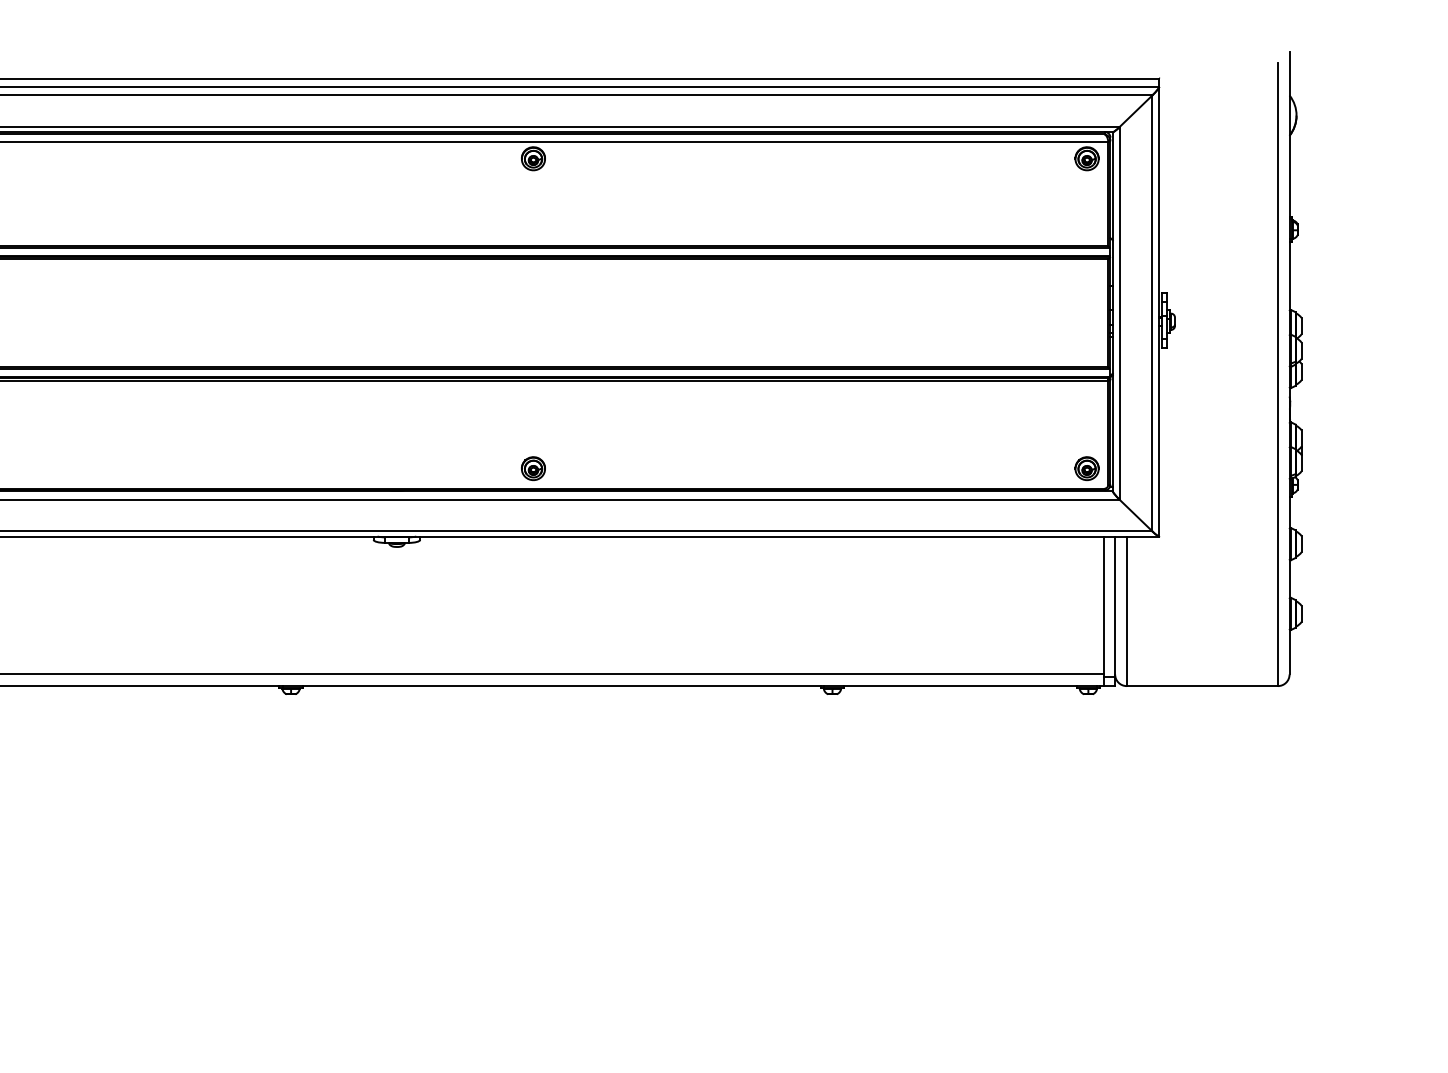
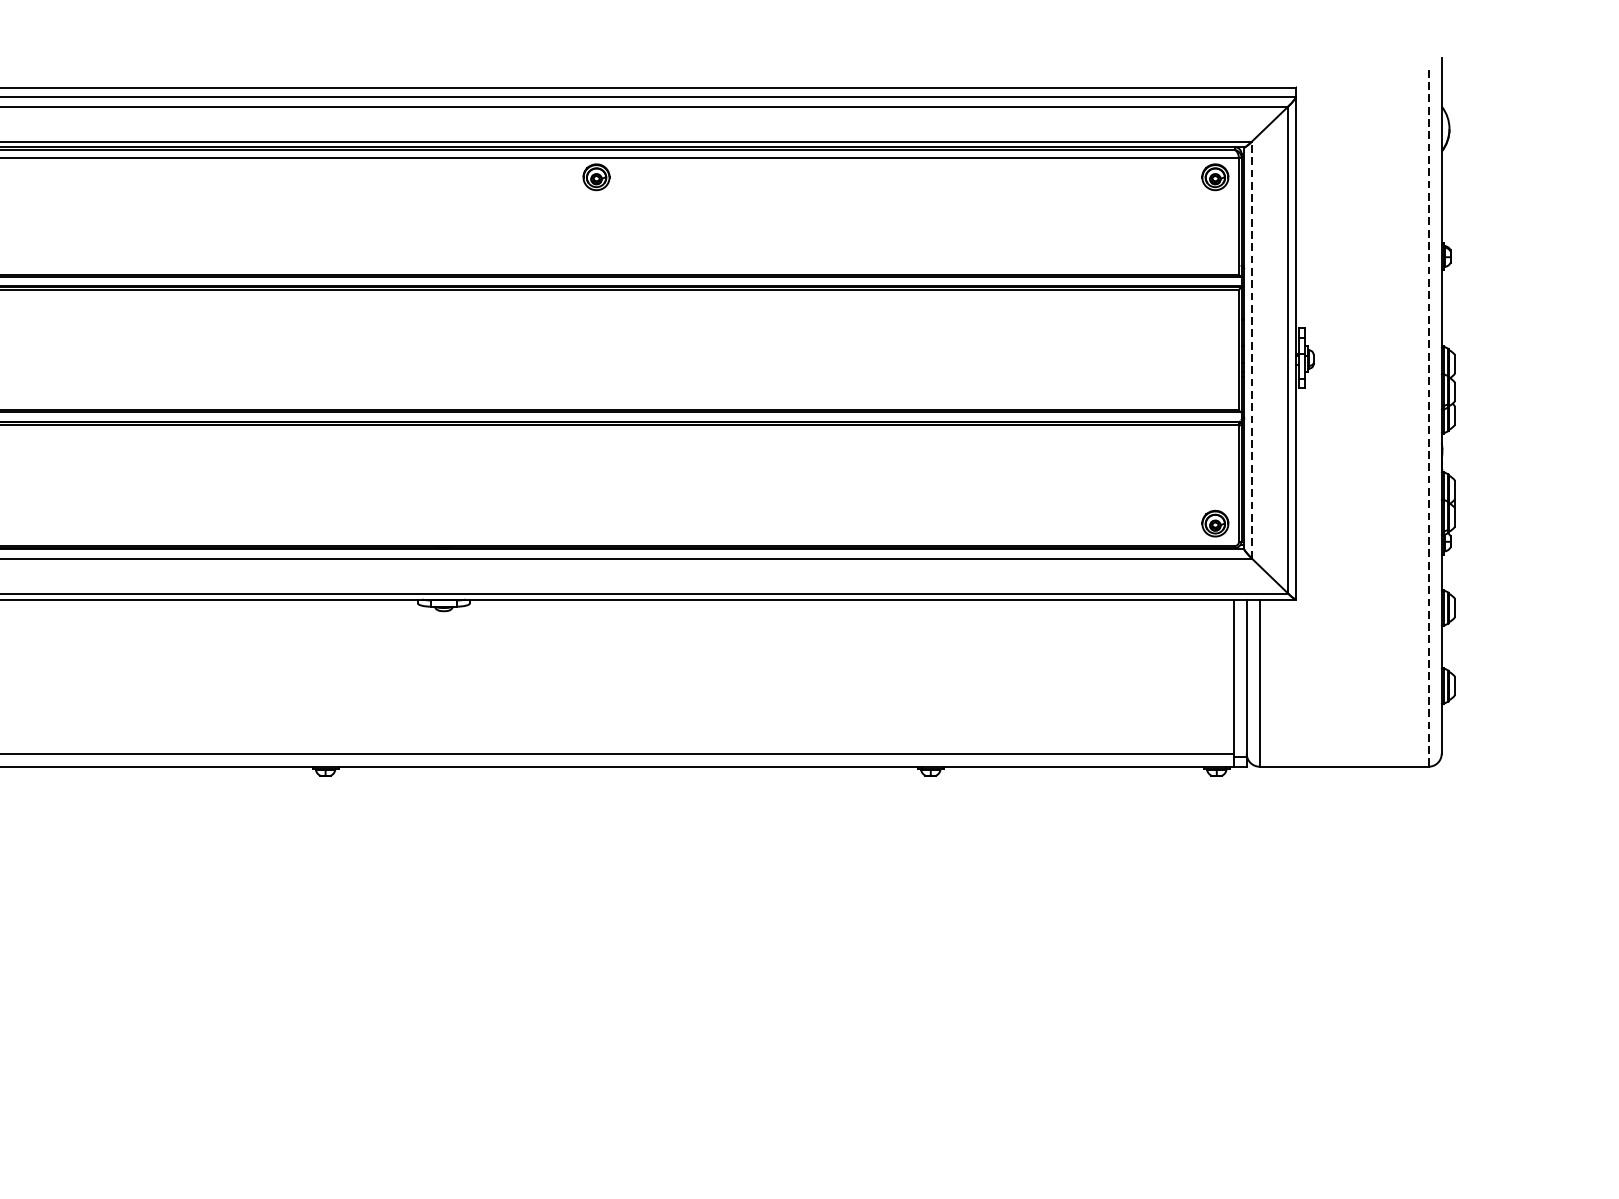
line: (1119, 312) -> (1251, 349), solid -> dashed
line: (1277, 374) -> (1428, 418), solid -> dashed
part: (533, 468) -> (596, 523), removed

